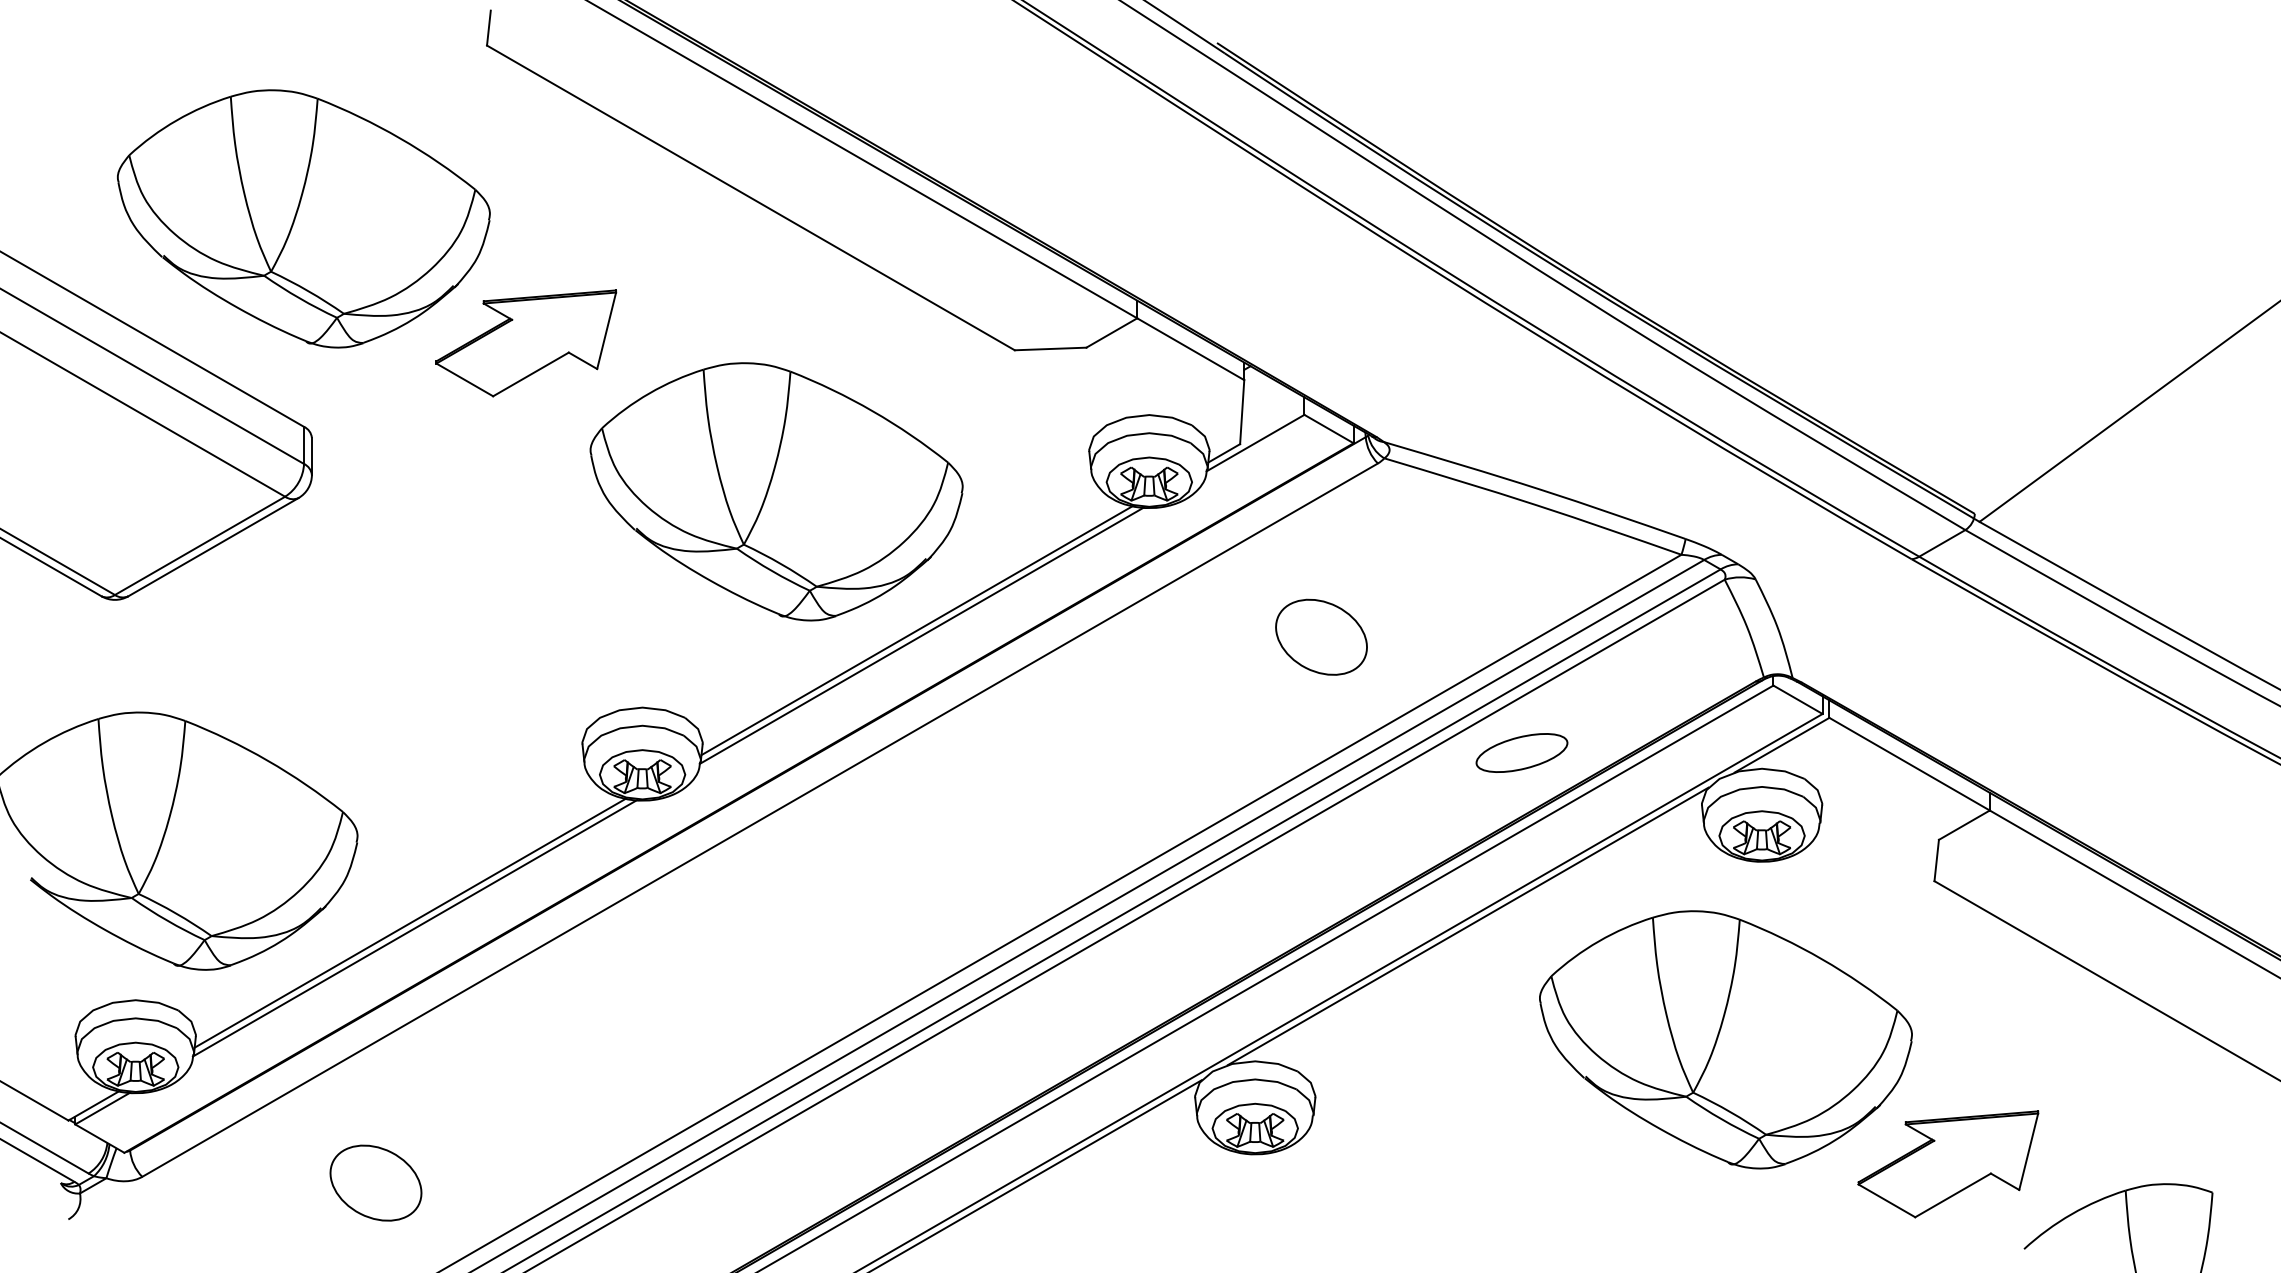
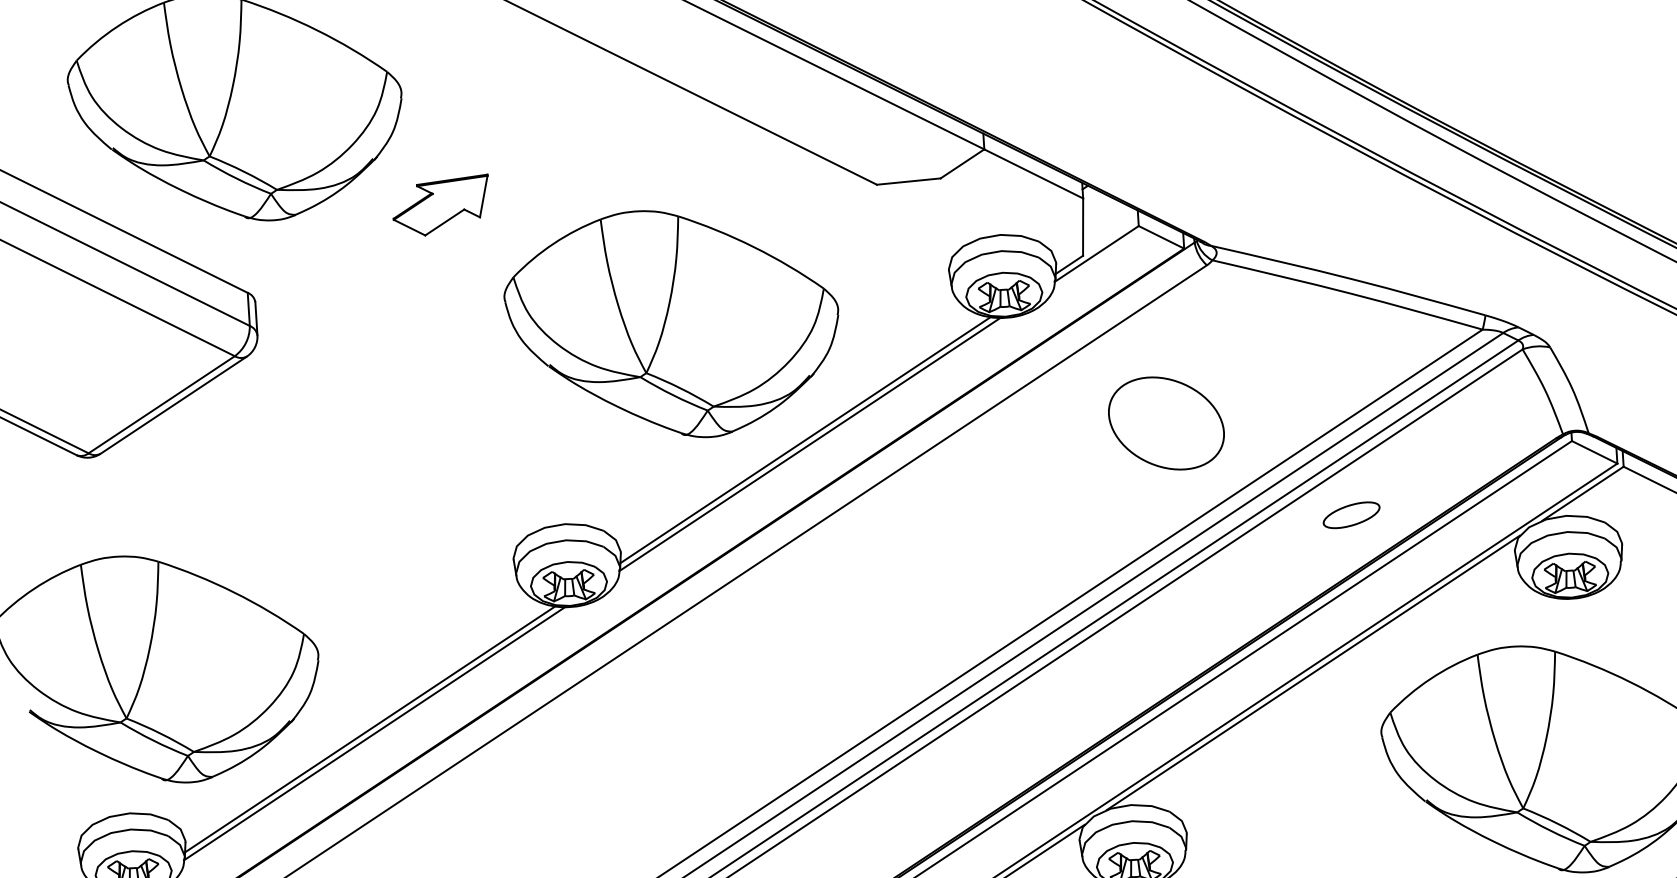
part: (526, 343) -> (441, 206), size x0.6
part: (1321, 636) -> (1166, 422), size x1.4
part: (1521, 752) -> (1351, 514), size x0.7

